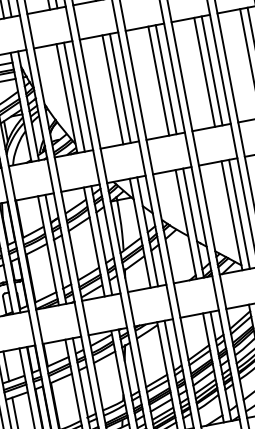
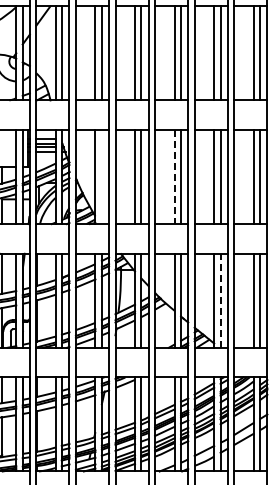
line: (158, 81) -> (174, 177), solid -> dashed
line: (74, 97) -> (101, 177), removed
line: (239, 214) -> (220, 300), solid -> dashed

